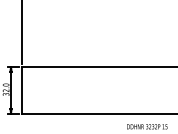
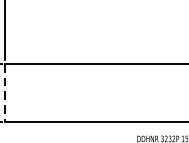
line: (22, 90) -> (5, 93), solid -> dashed

